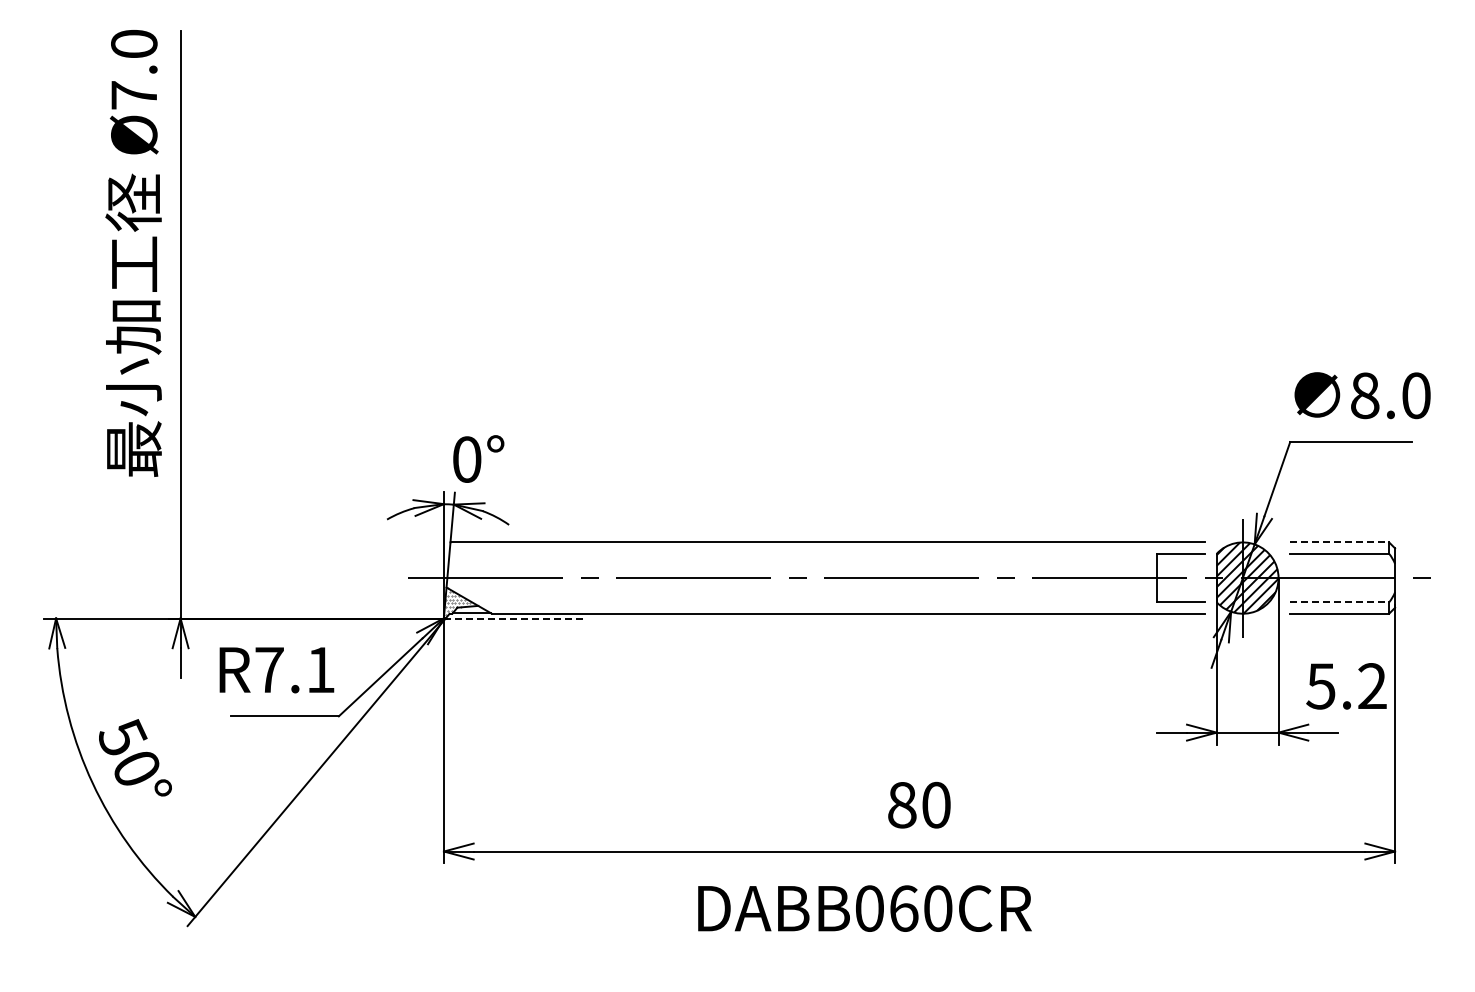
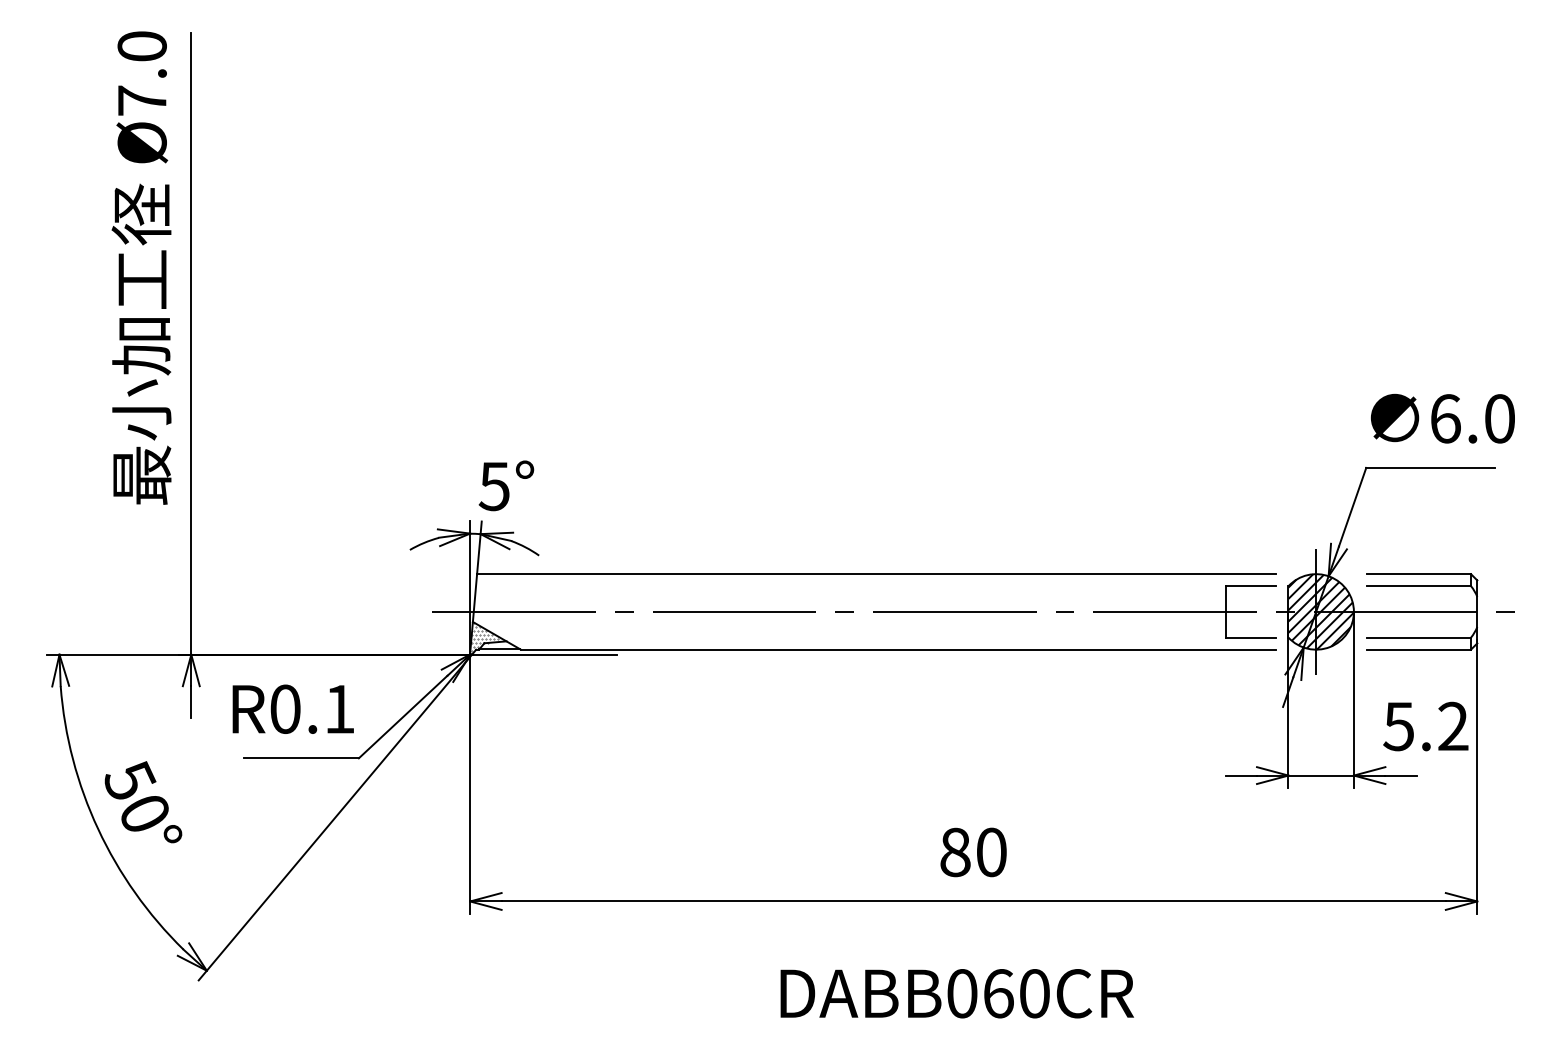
text: (1365, 395) -> (1445, 418), 8.0 -> 6.0
text: (466, 459) -> (494, 486), 0° -> 5°
line: (1340, 542) -> (1419, 574), dashed -> solid
line: (1340, 602) -> (1419, 637), dashed -> solid
line: (513, 618) -> (543, 654), dashed -> solid
text: (269, 669) -> (285, 708), R7.1 -> R0.1
text: (864, 908) -> (956, 993), moved

